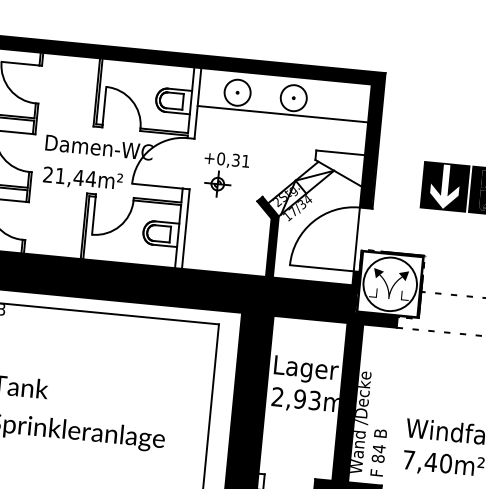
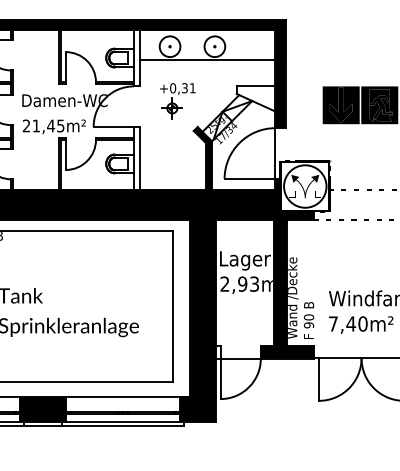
part: (225, 176) -> (177, 101), moved
text: (90, 178) -> (60, 125), 21,44m² -> 21,45m²
fill: (444, 185) -> (340, 104), added
text: (377, 453) -> (308, 321), 84 -> 90

